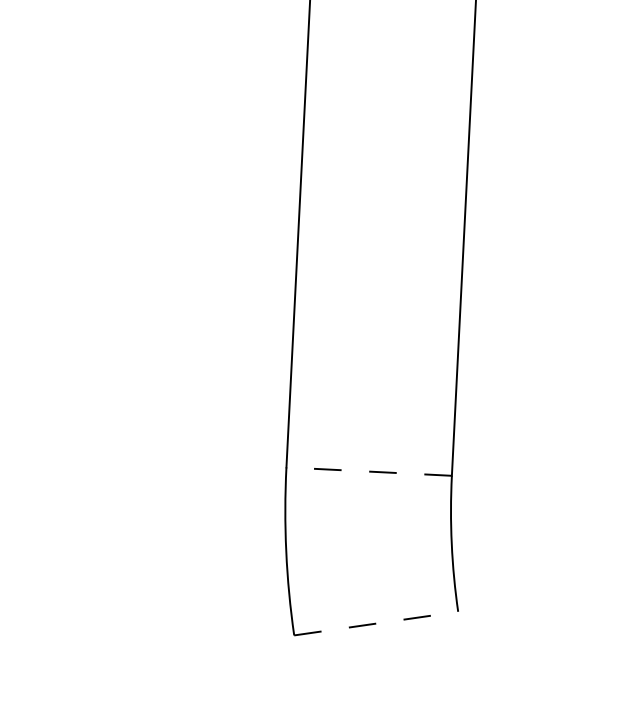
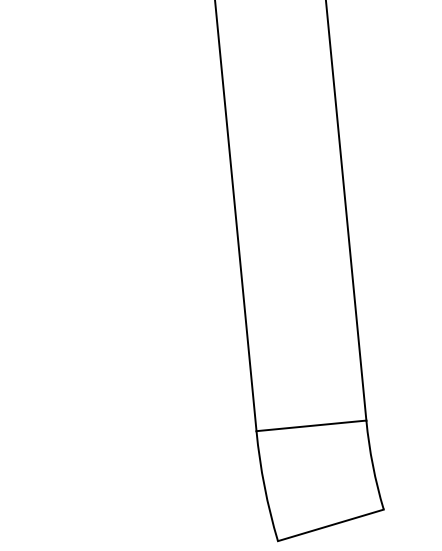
line: (367, 470) -> (310, 425), dashed -> solid
line: (377, 623) -> (331, 525), dashed -> solid

